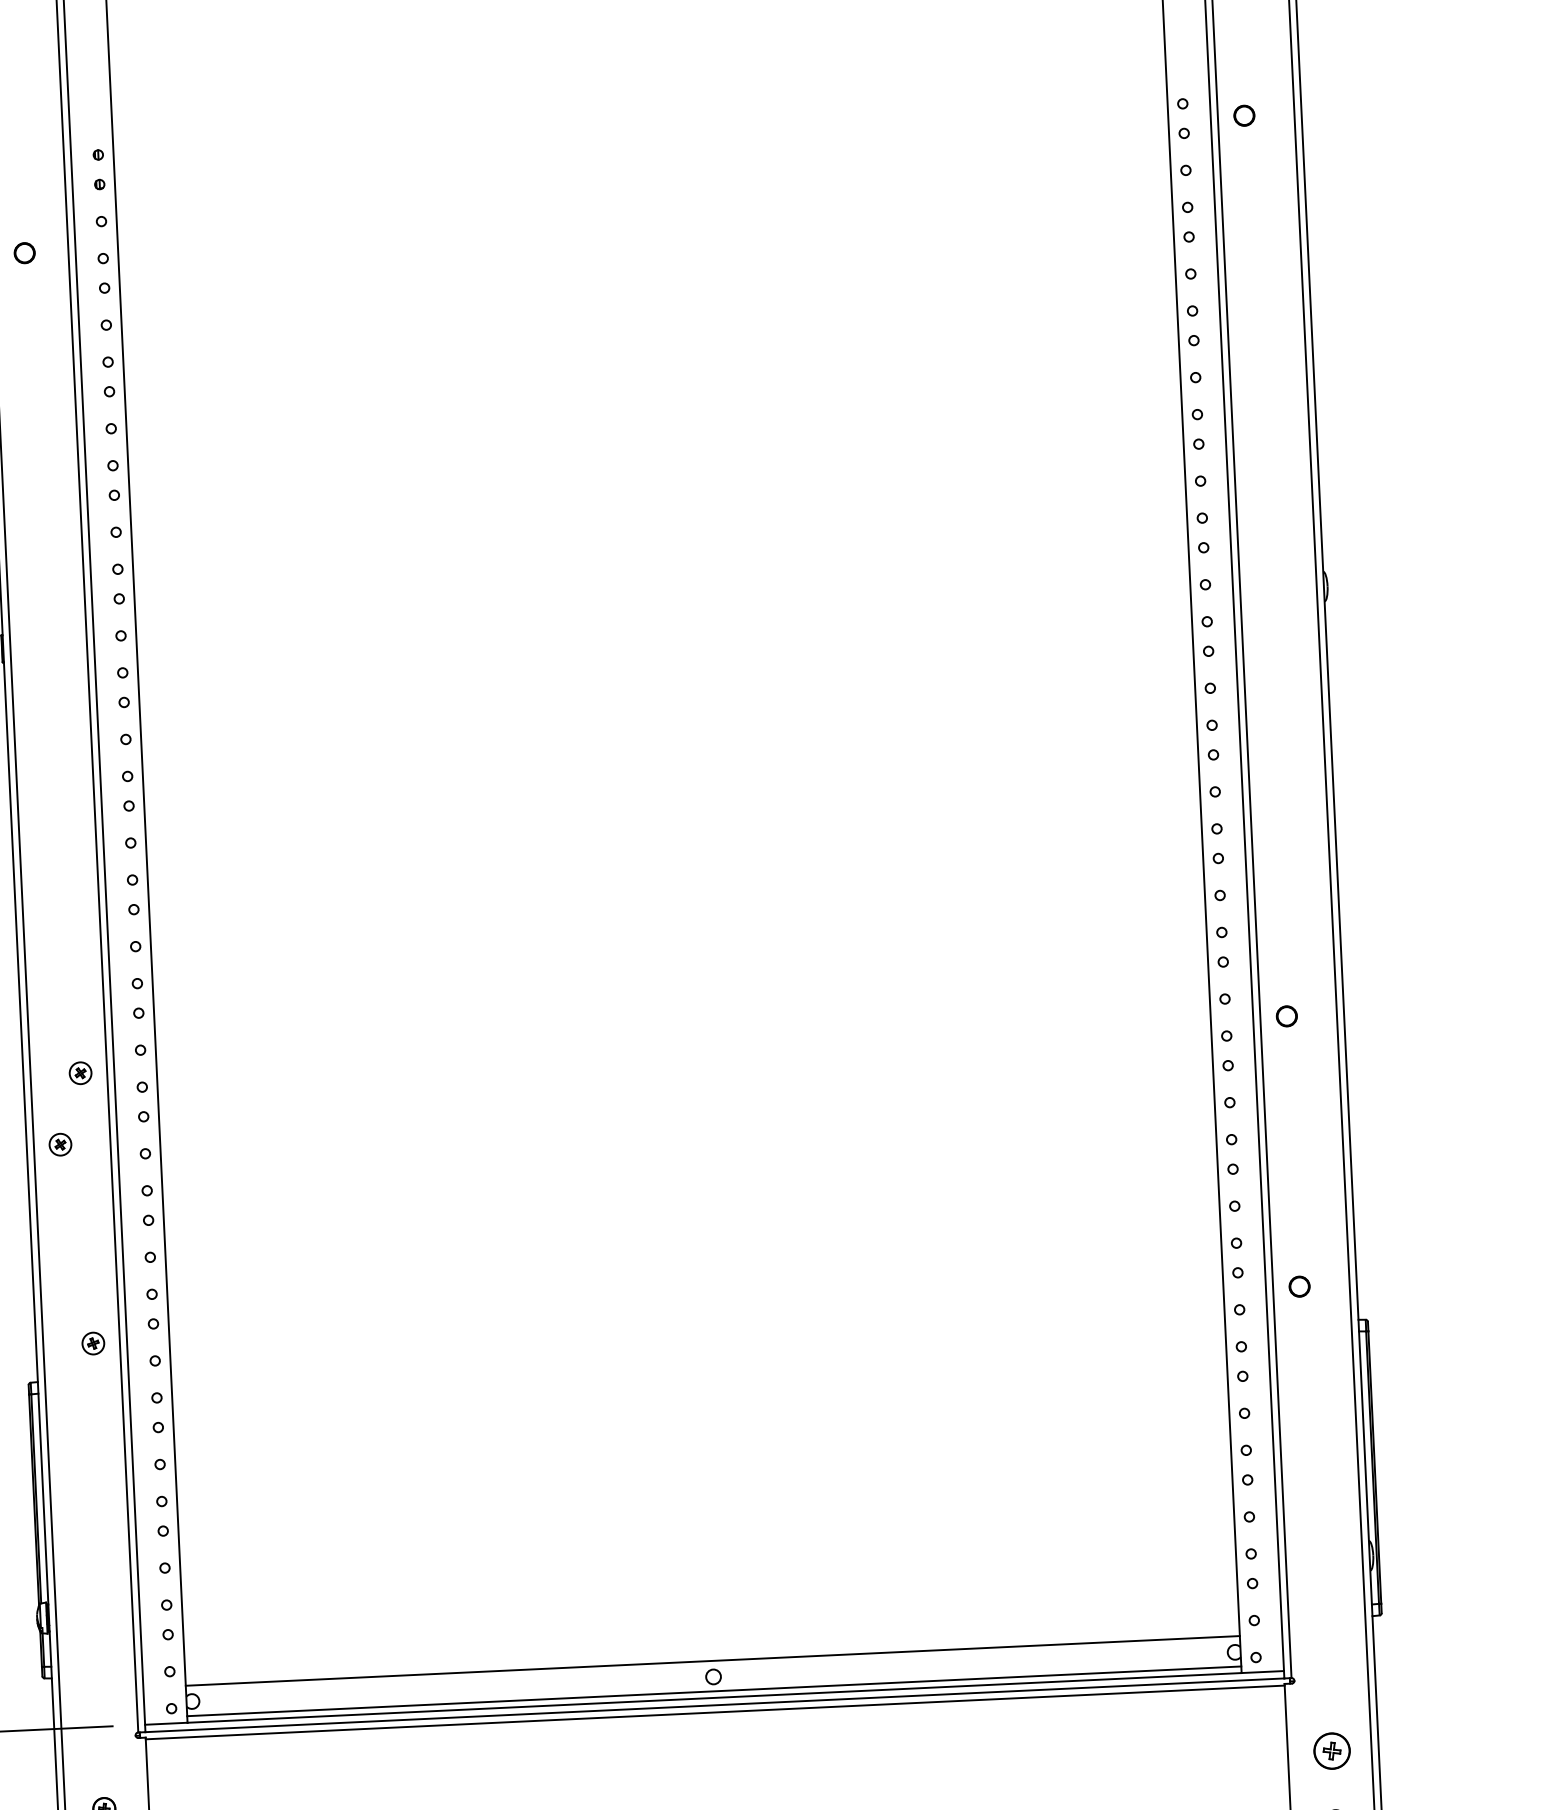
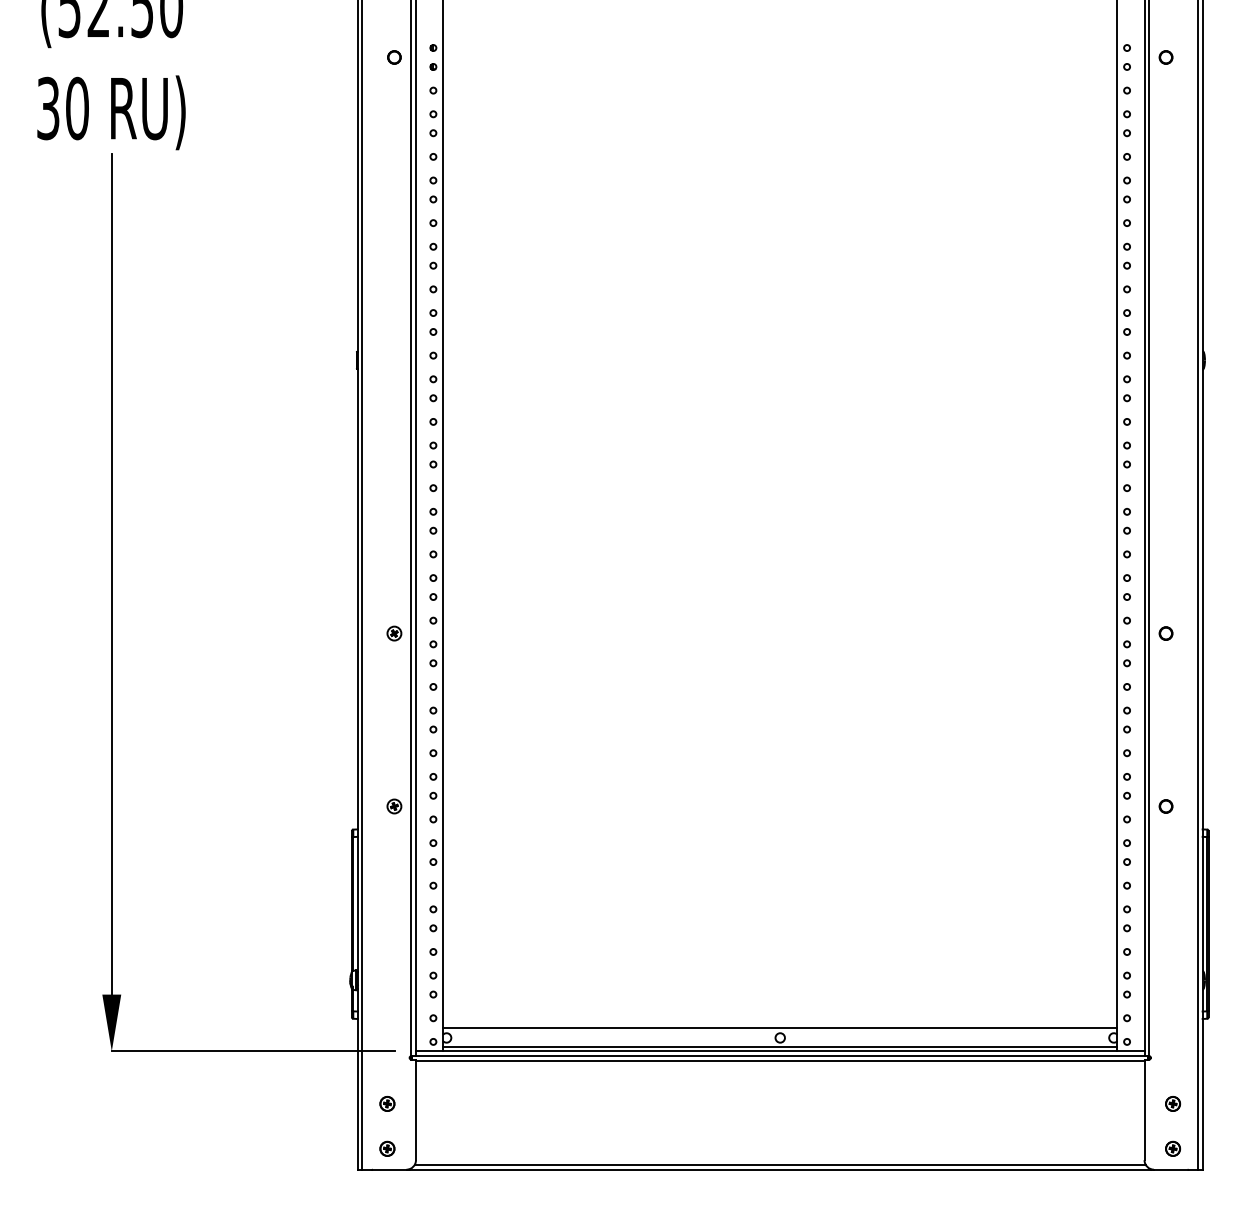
circle: (24, 253) -> (394, 57), moved
part: (60, 1144) -> (379, 678), removed
part: (1333, 1750) -> (1173, 1103), size x0.62

